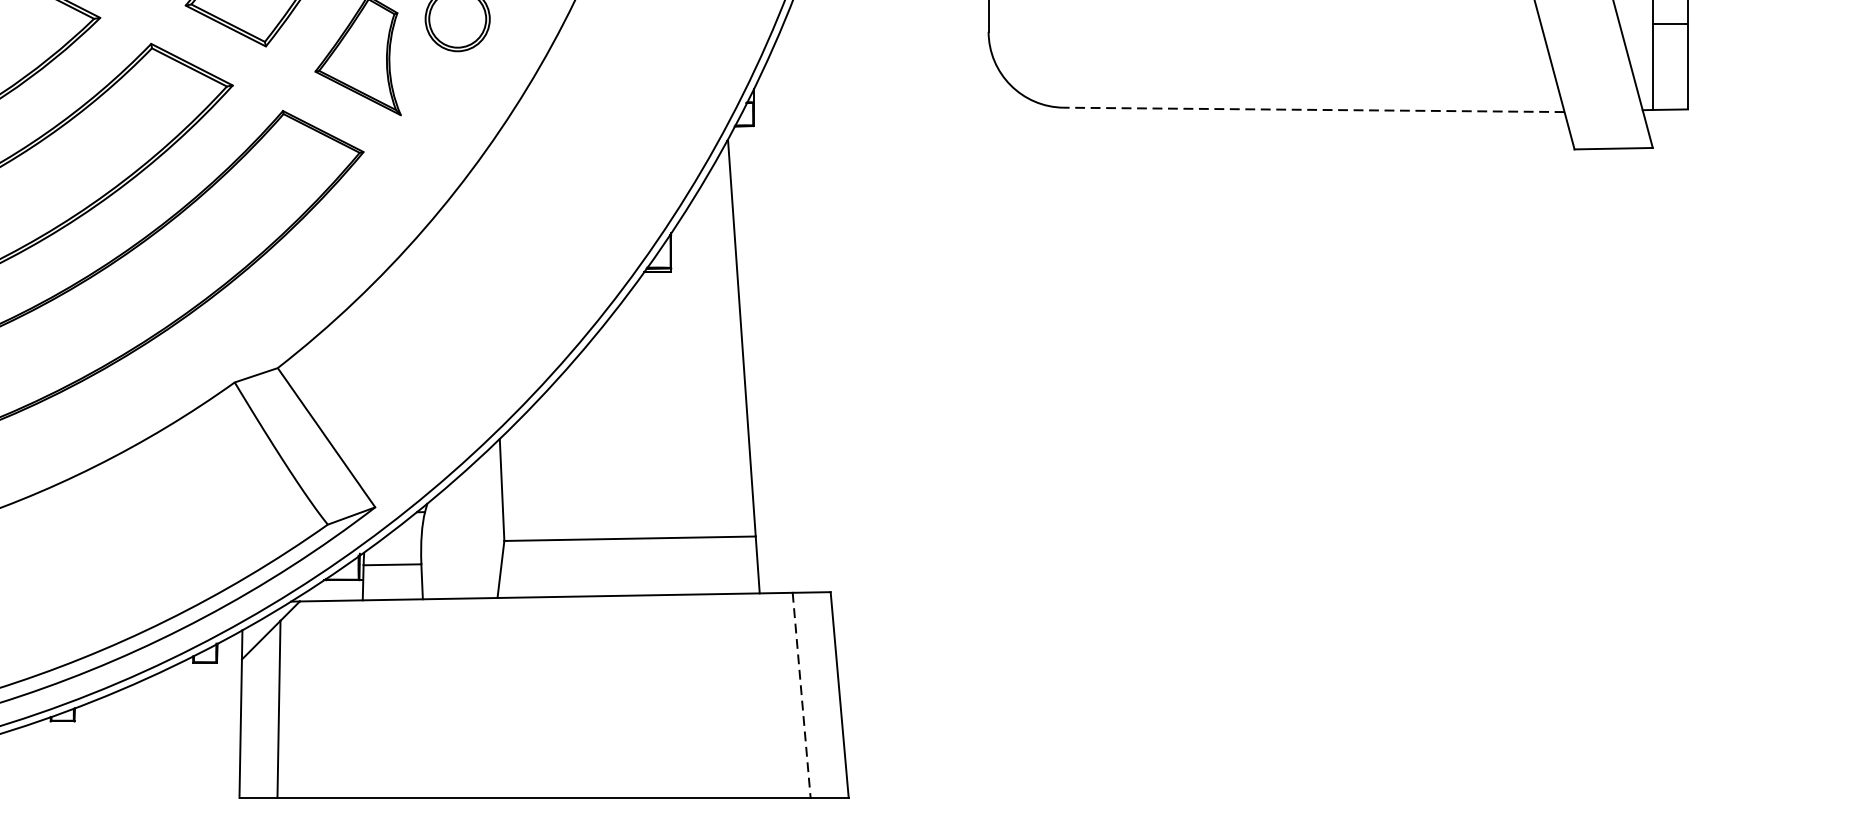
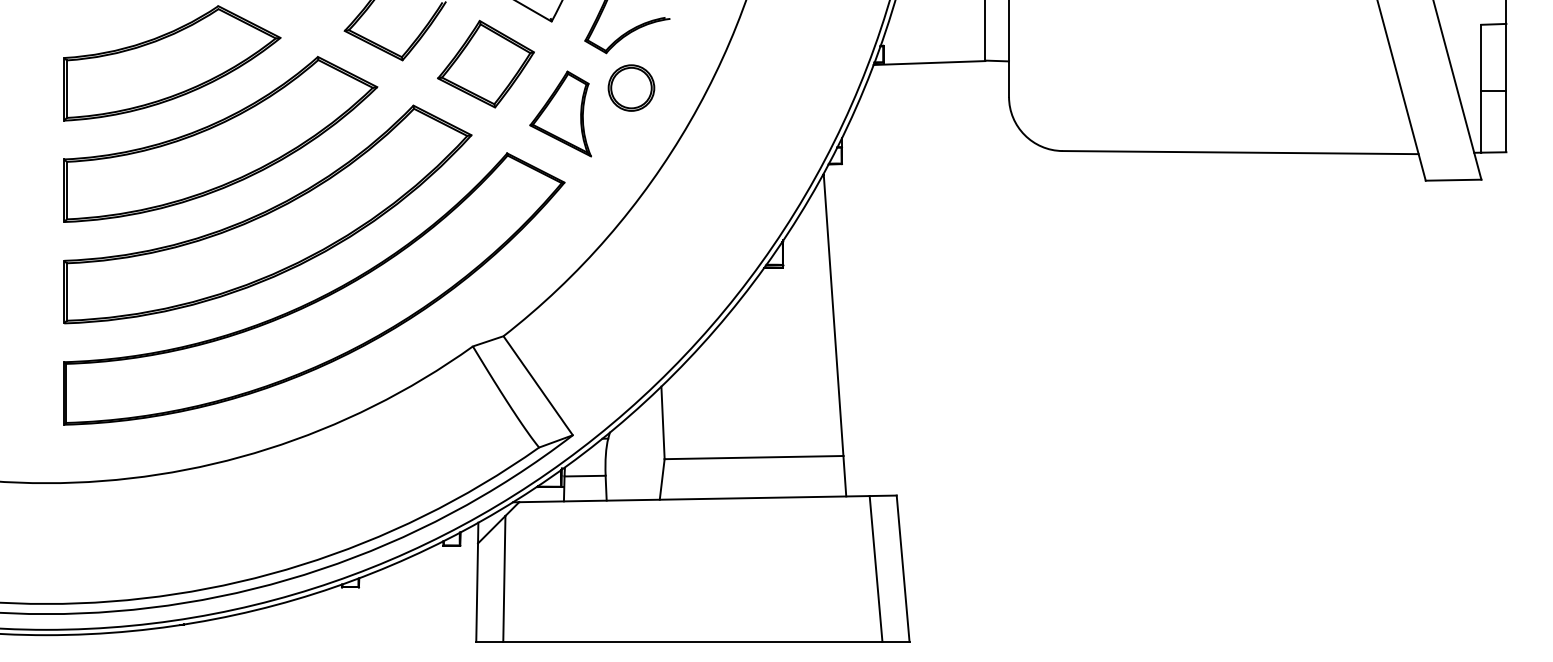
line: (1314, 109) -> (1240, 152), dashed -> solid
line: (802, 696) -> (876, 569), dashed -> solid

